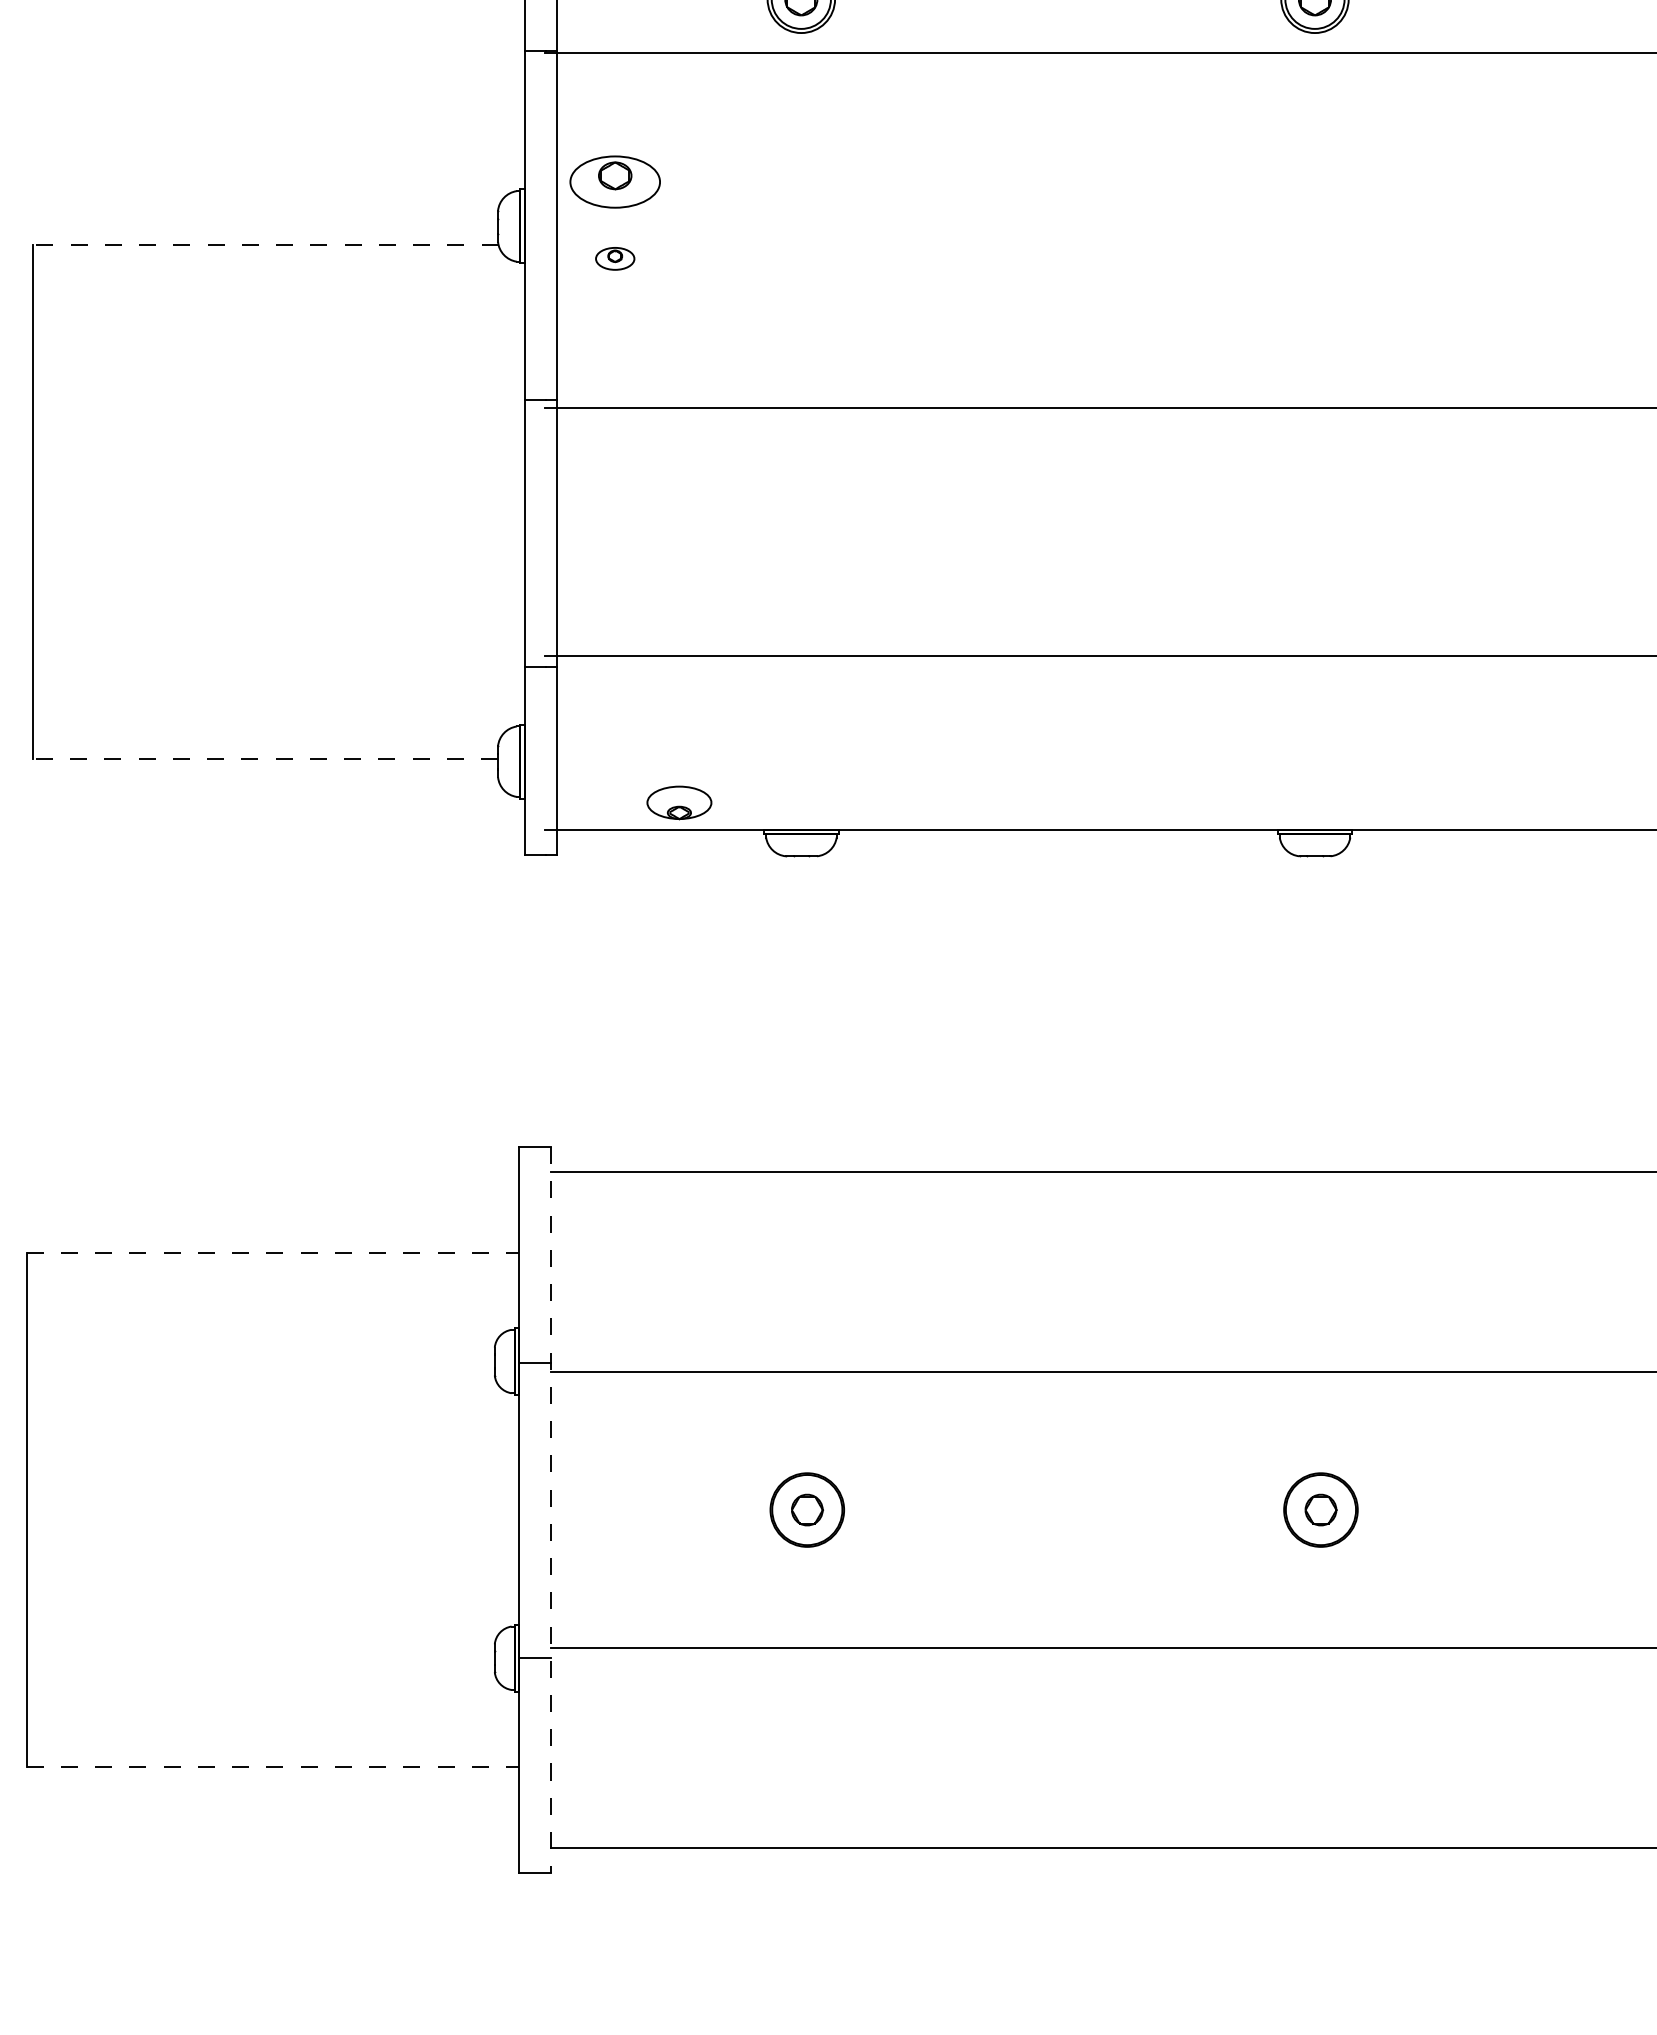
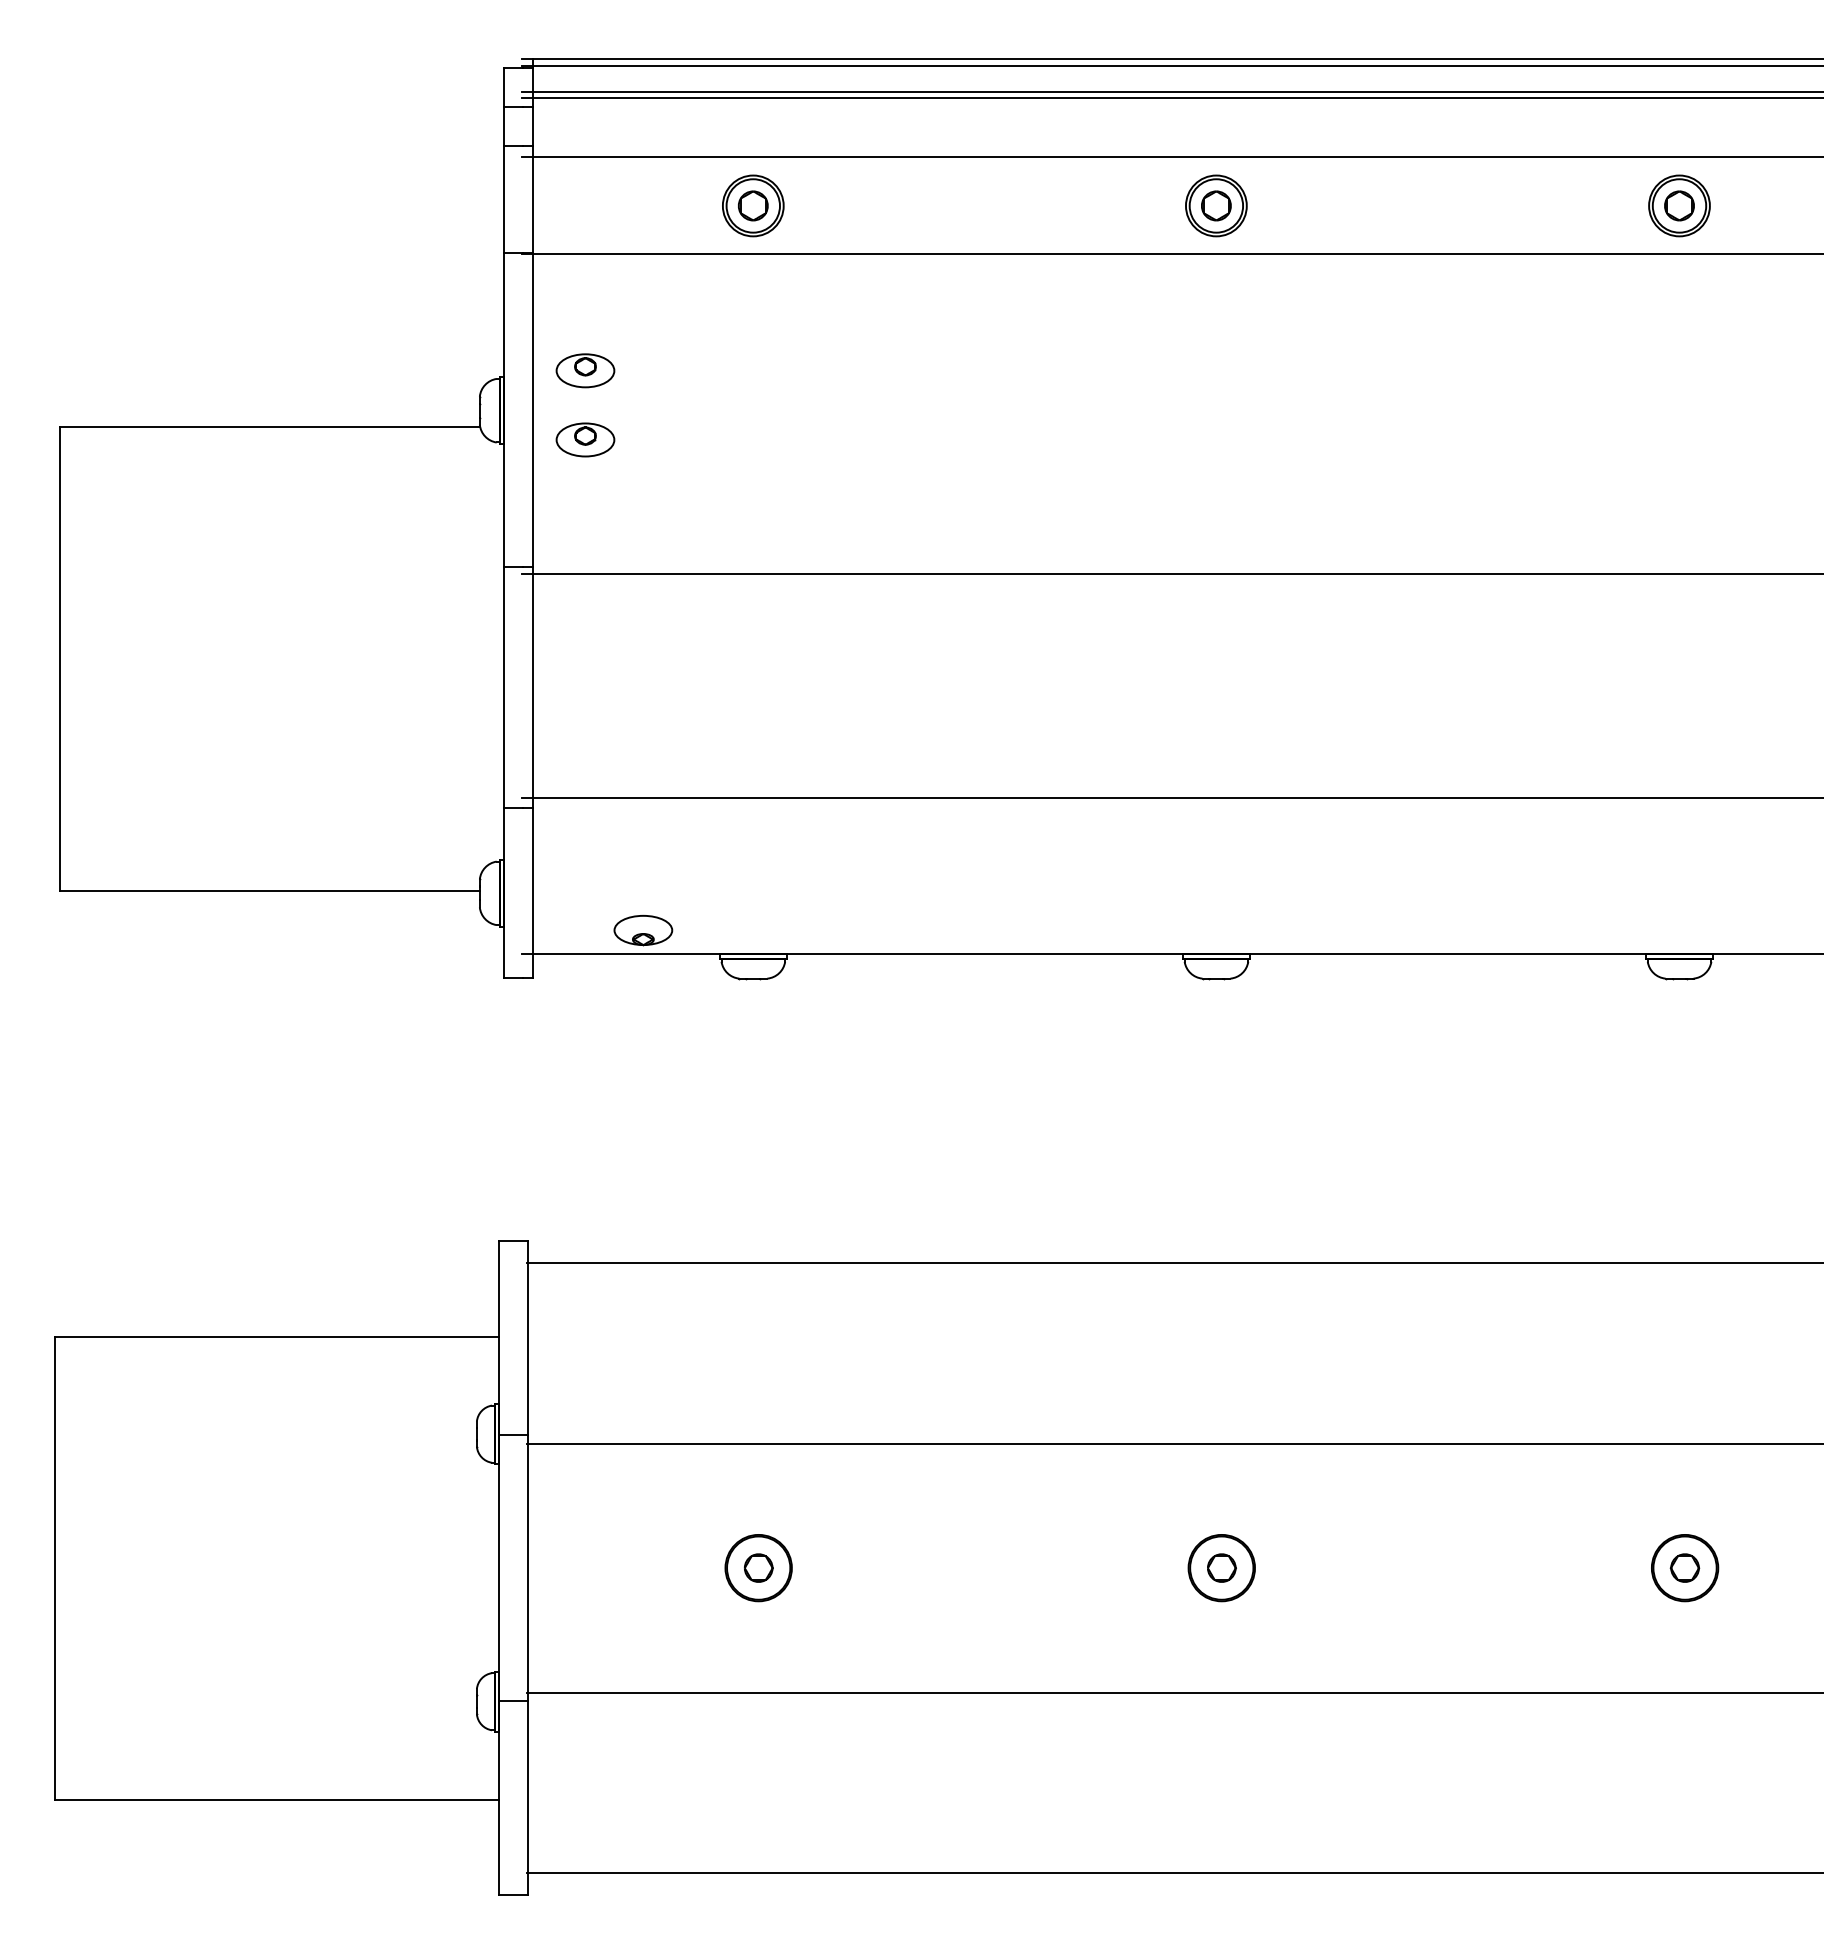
part: (615, 181) -> (585, 370), size x0.71
line: (264, 245) -> (269, 427), dashed -> solid
part: (615, 258) -> (585, 439), size x1.67
line: (265, 758) -> (270, 890), dashed -> solid
line: (272, 1253) -> (276, 1336), dashed -> solid
line: (550, 1510) -> (527, 1568), dashed -> solid
line: (272, 1766) -> (276, 1799), dashed -> solid

